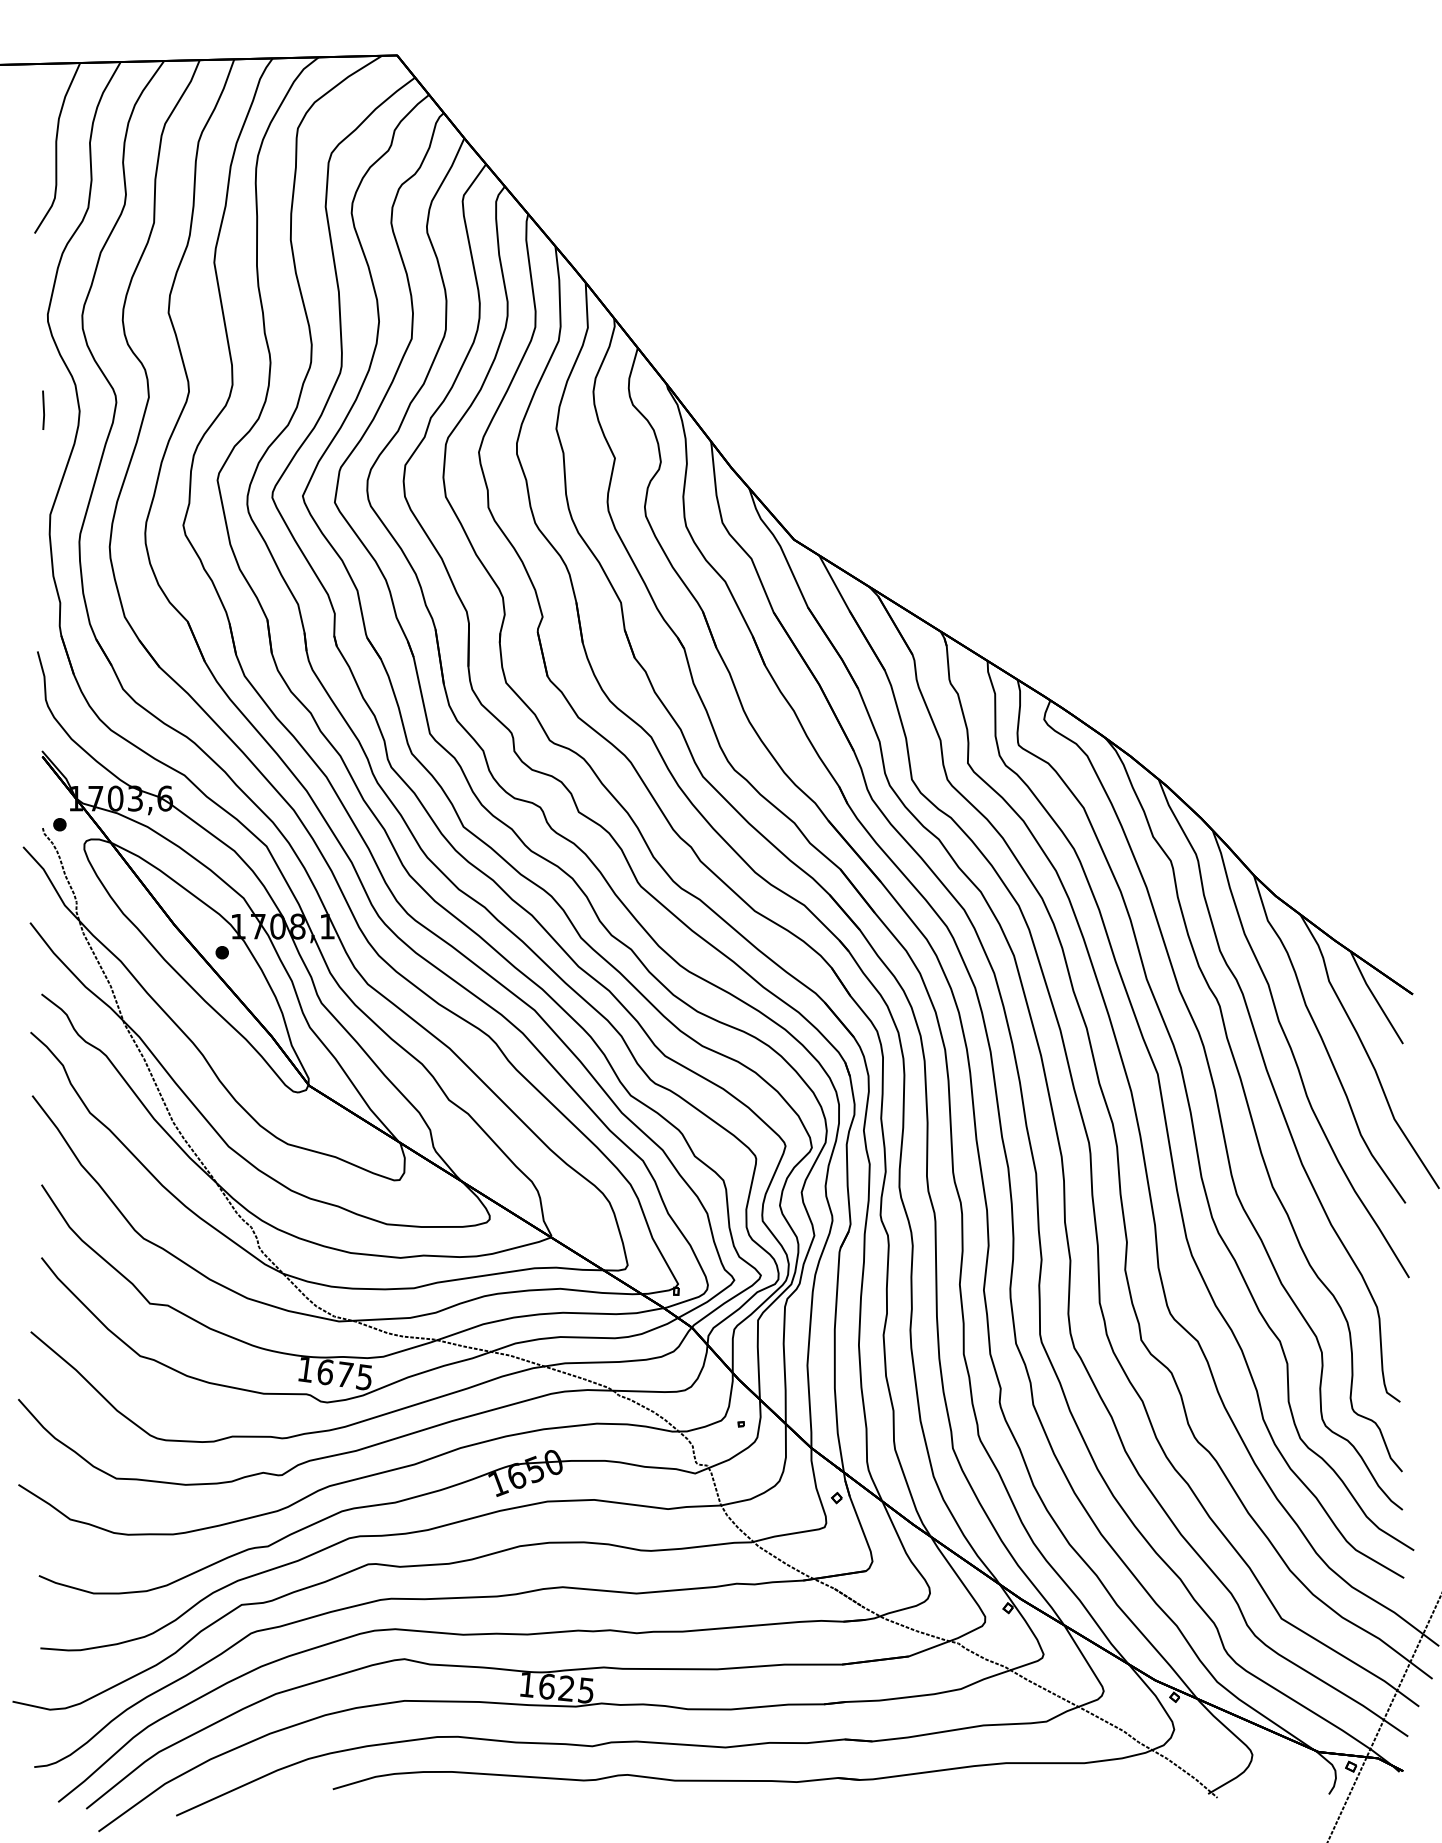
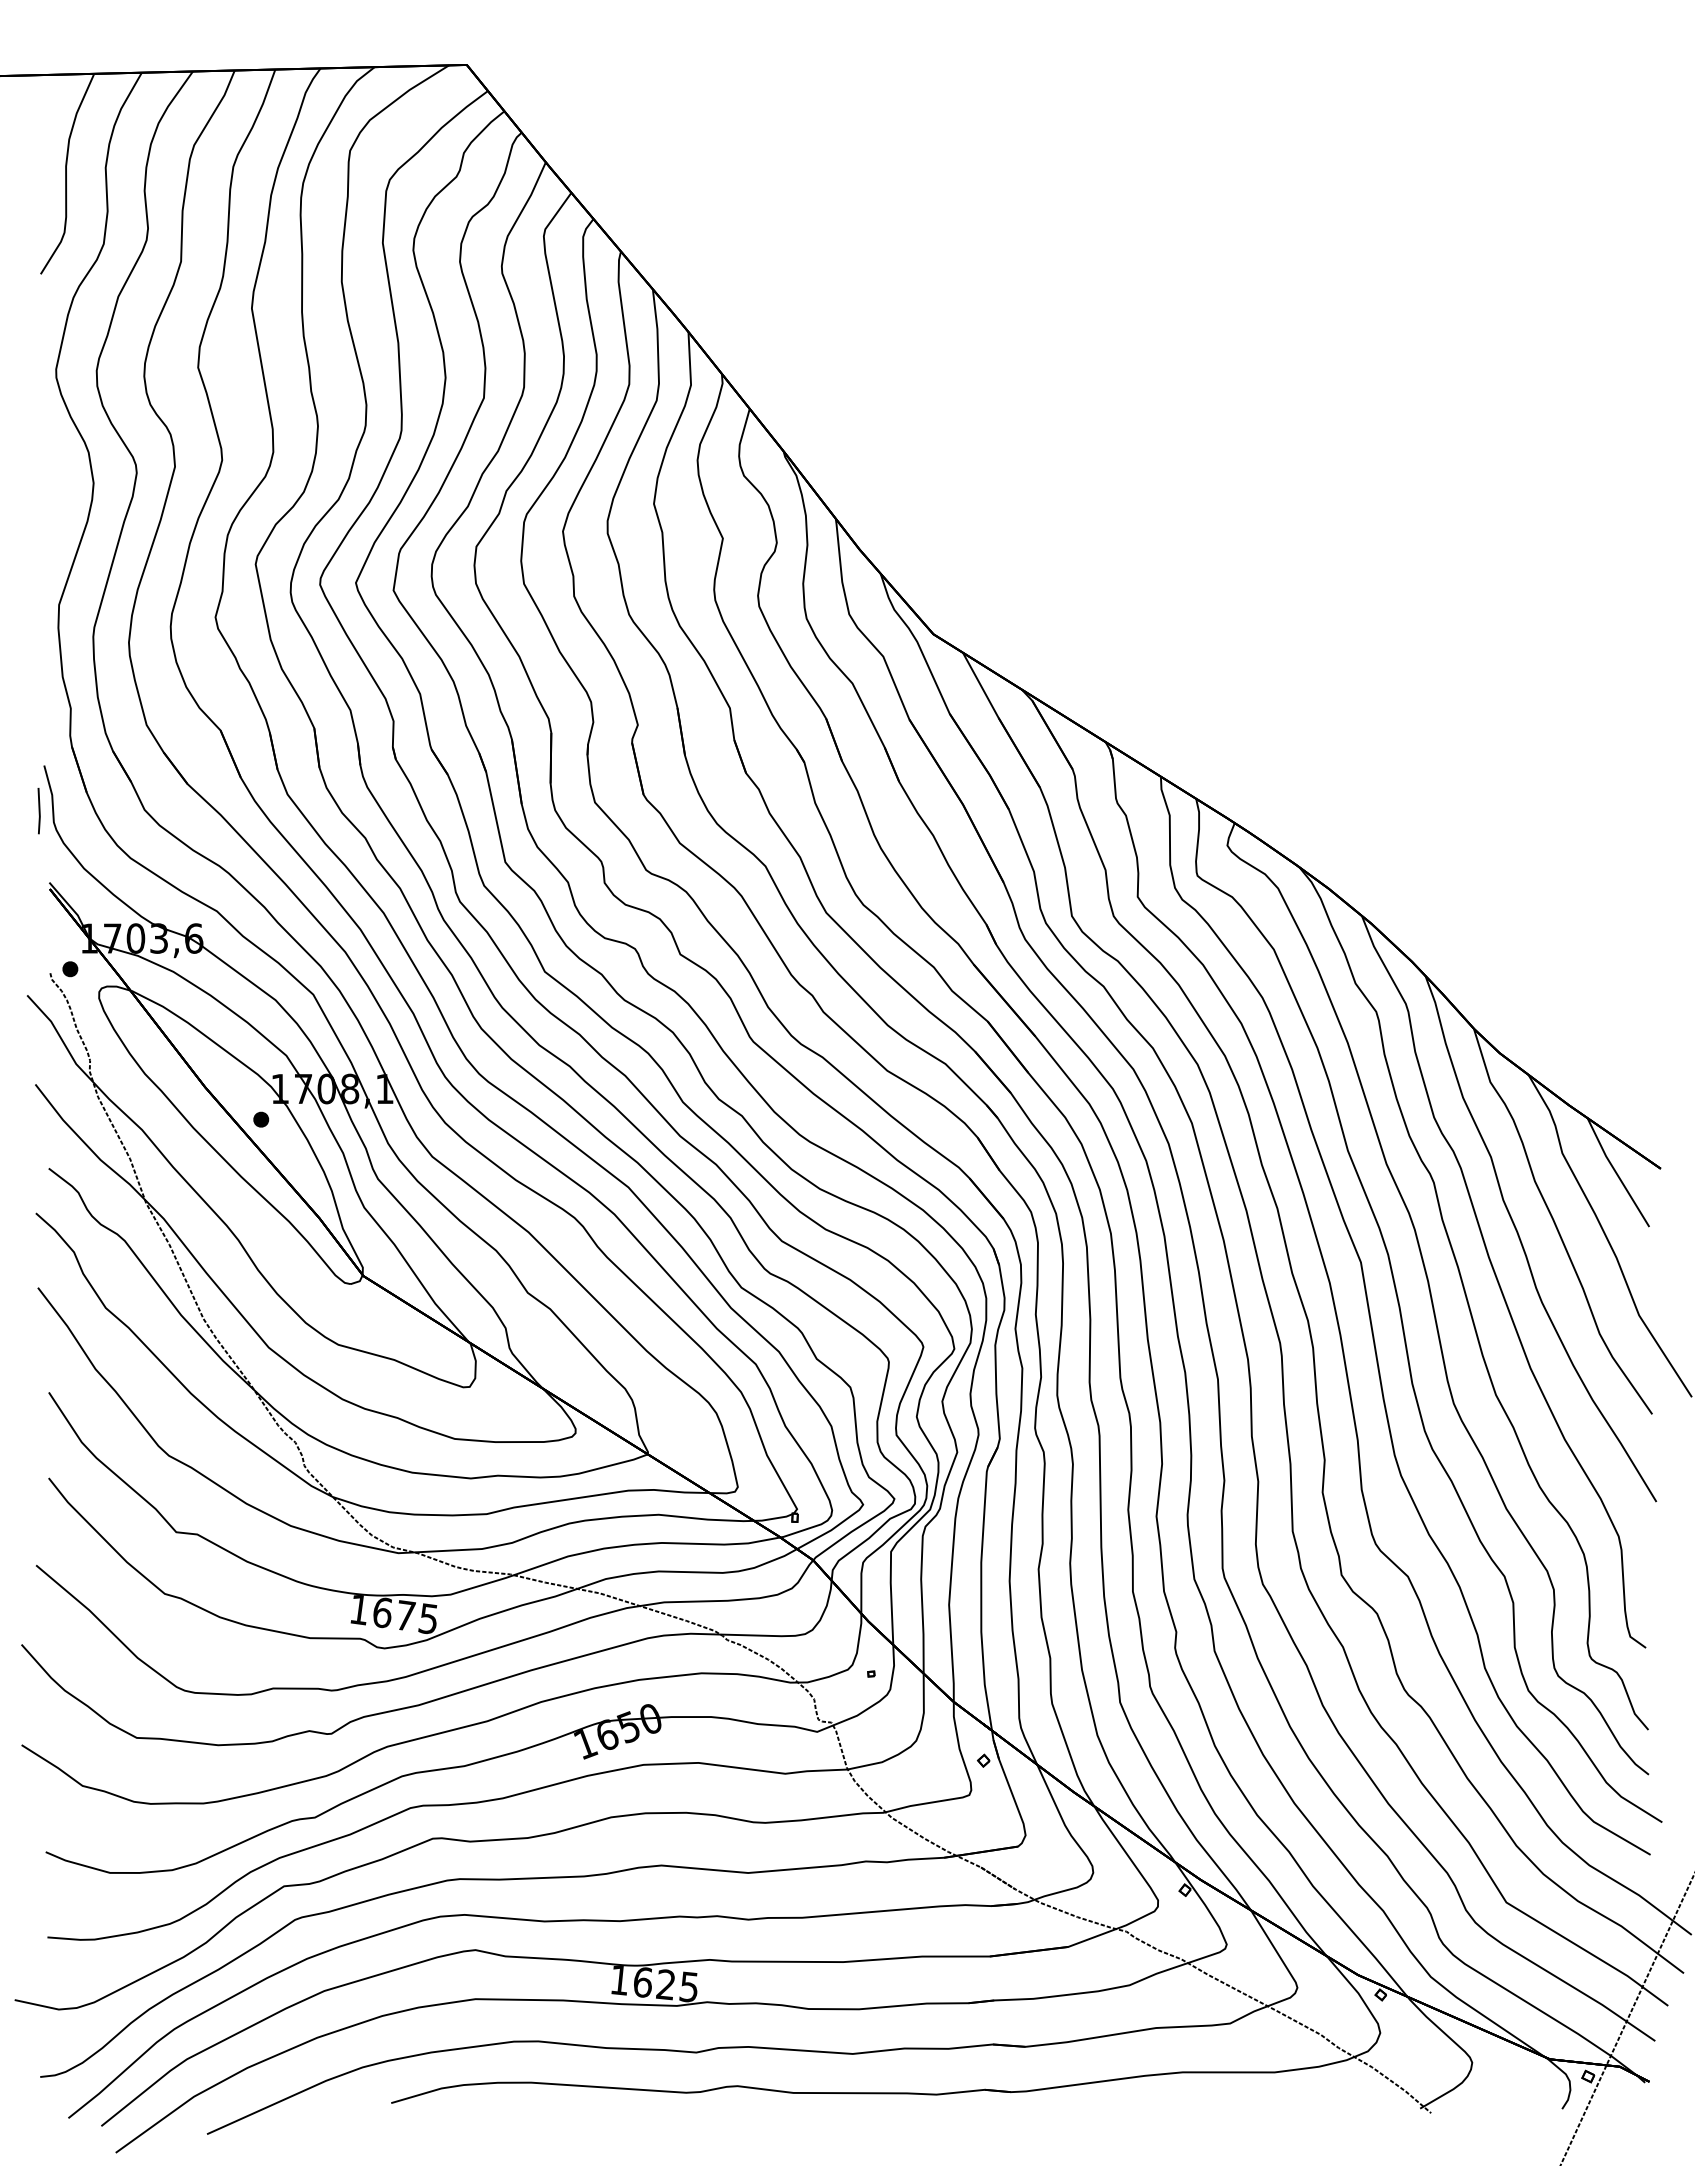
line: (42, 410) -> (38, 811), moved

